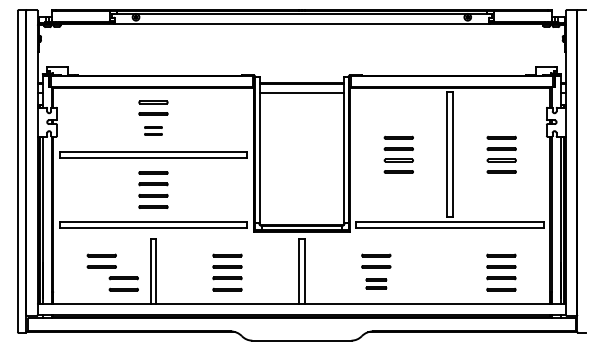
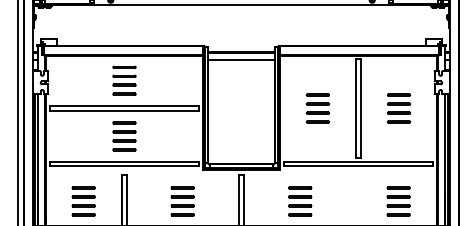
part: (153, 130) -> (124, 89), size x1.67
part: (123, 283) -> (83, 210), moved
part: (376, 283) -> (300, 210), size x1.43

